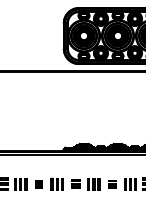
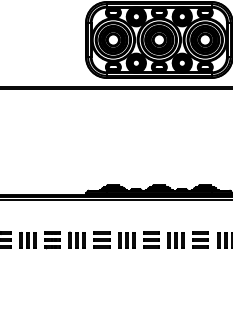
part: (75, 183) -> (101, 239), size x1.43
part: (112, 183) -> (151, 239), size x1.67
part: (38, 184) -> (52, 240), size x1.67

